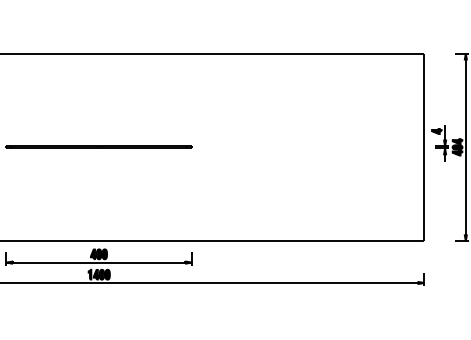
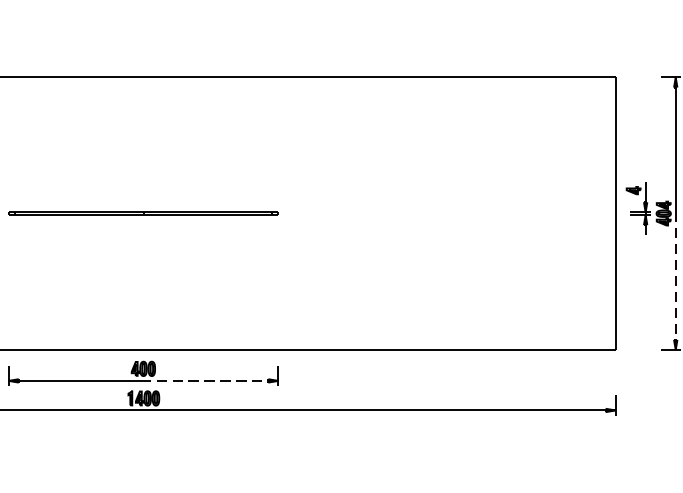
line: (465, 194) -> (675, 282), solid -> dashed
line: (145, 262) -> (210, 380), solid -> dashed

